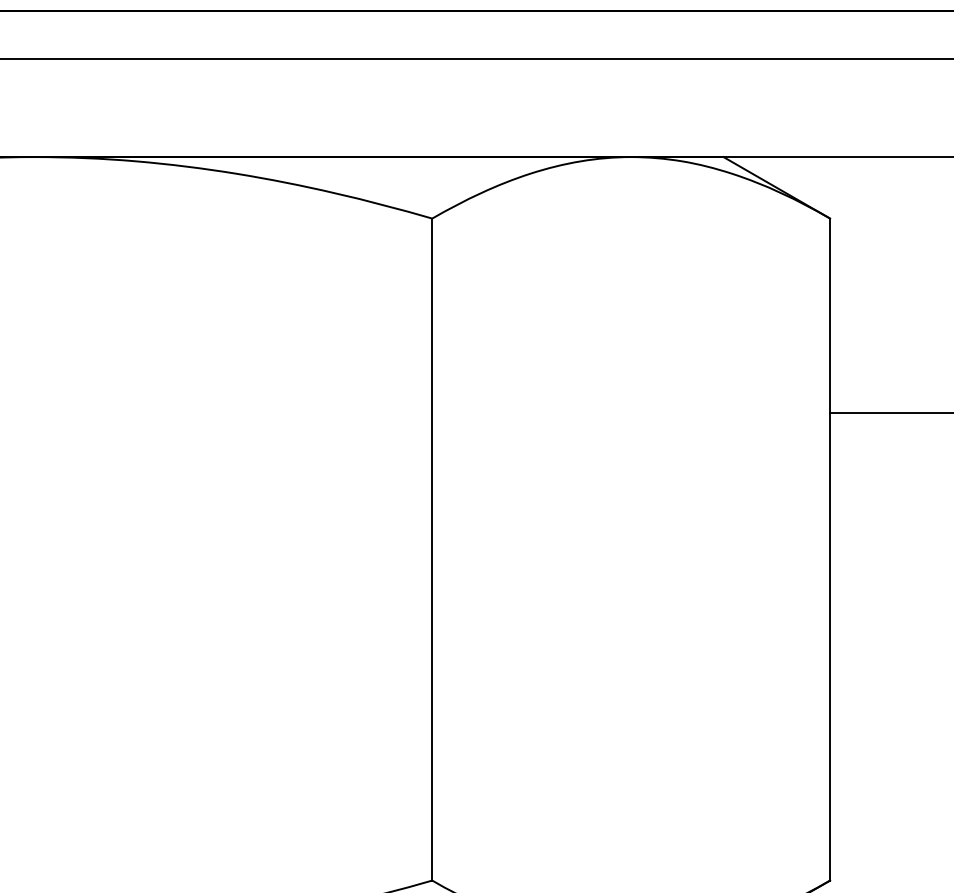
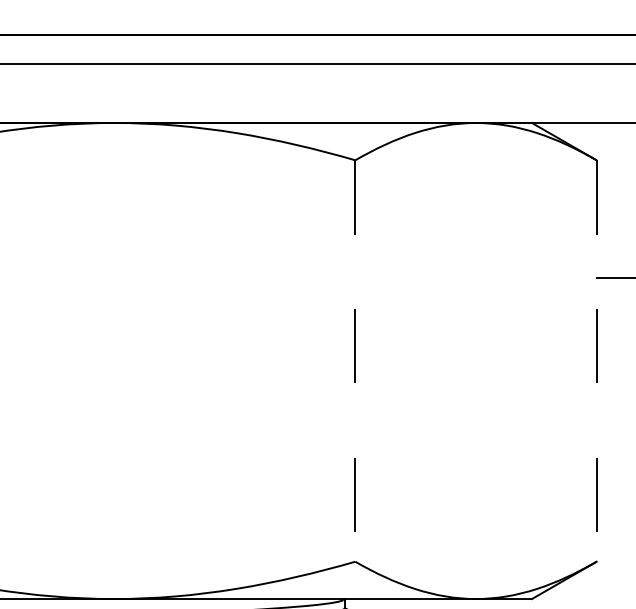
line: (432, 550) -> (355, 361), solid -> dashed
line: (829, 550) -> (596, 361), solid -> dashed

